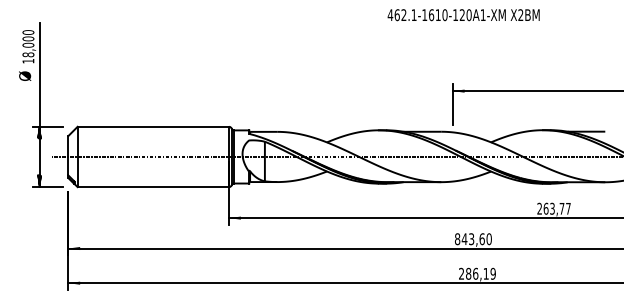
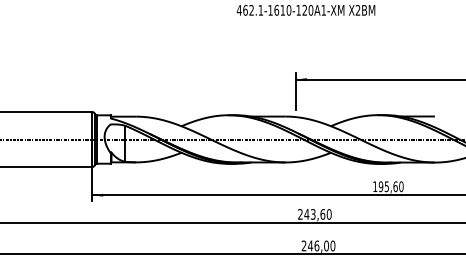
text: (553, 208) -> (387, 186), 263,77 -> 195,60
text: (457, 239) -> (300, 214), 843,60 -> 243,60
text: (480, 273) -> (321, 245), 286,19 -> 246,00

